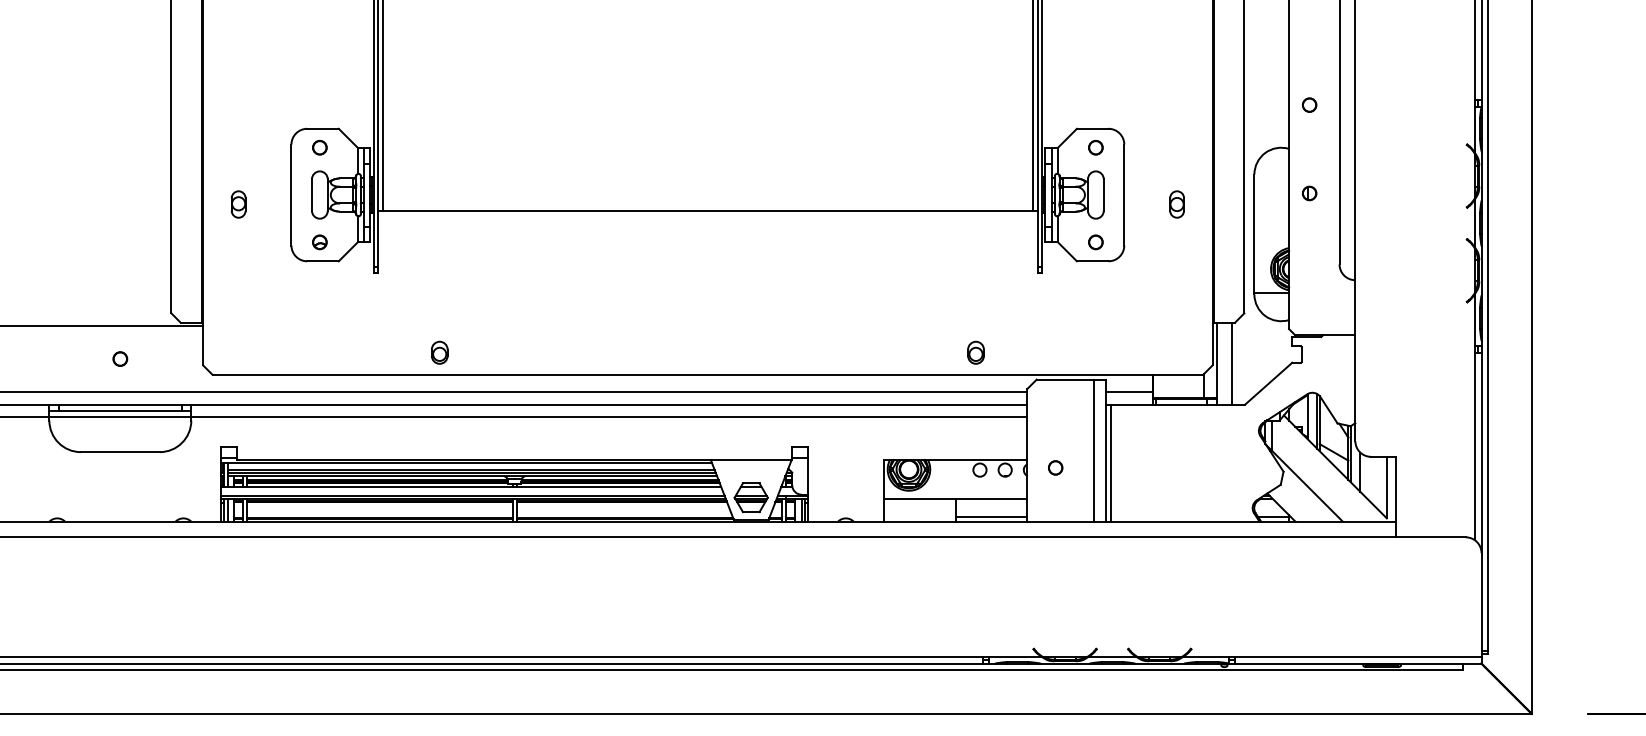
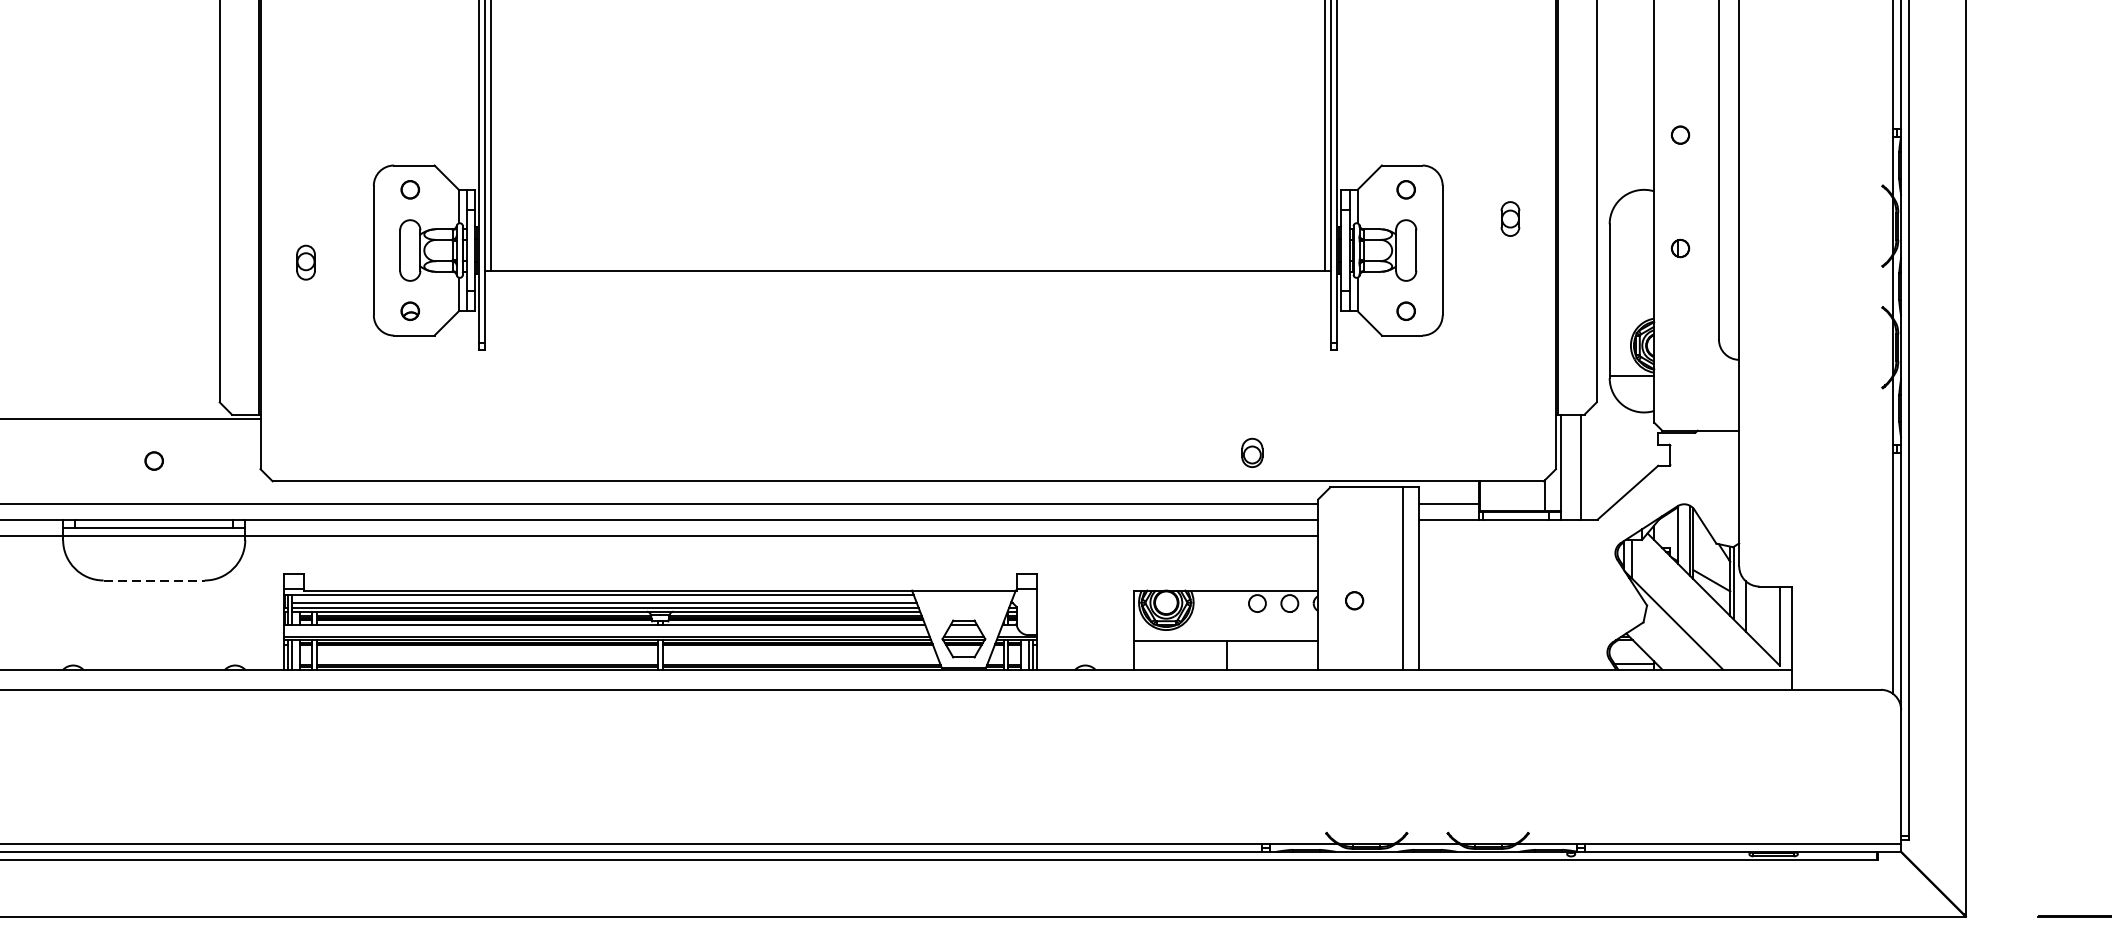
part: (1176, 204) -> (1509, 219), moved
part: (439, 352) -> (563, 452), removed
line: (120, 452) -> (154, 580), solid -> dashed
line: (1110, 462) -> (1424, 593), removed
line: (991, 516) -> (1272, 663), removed

